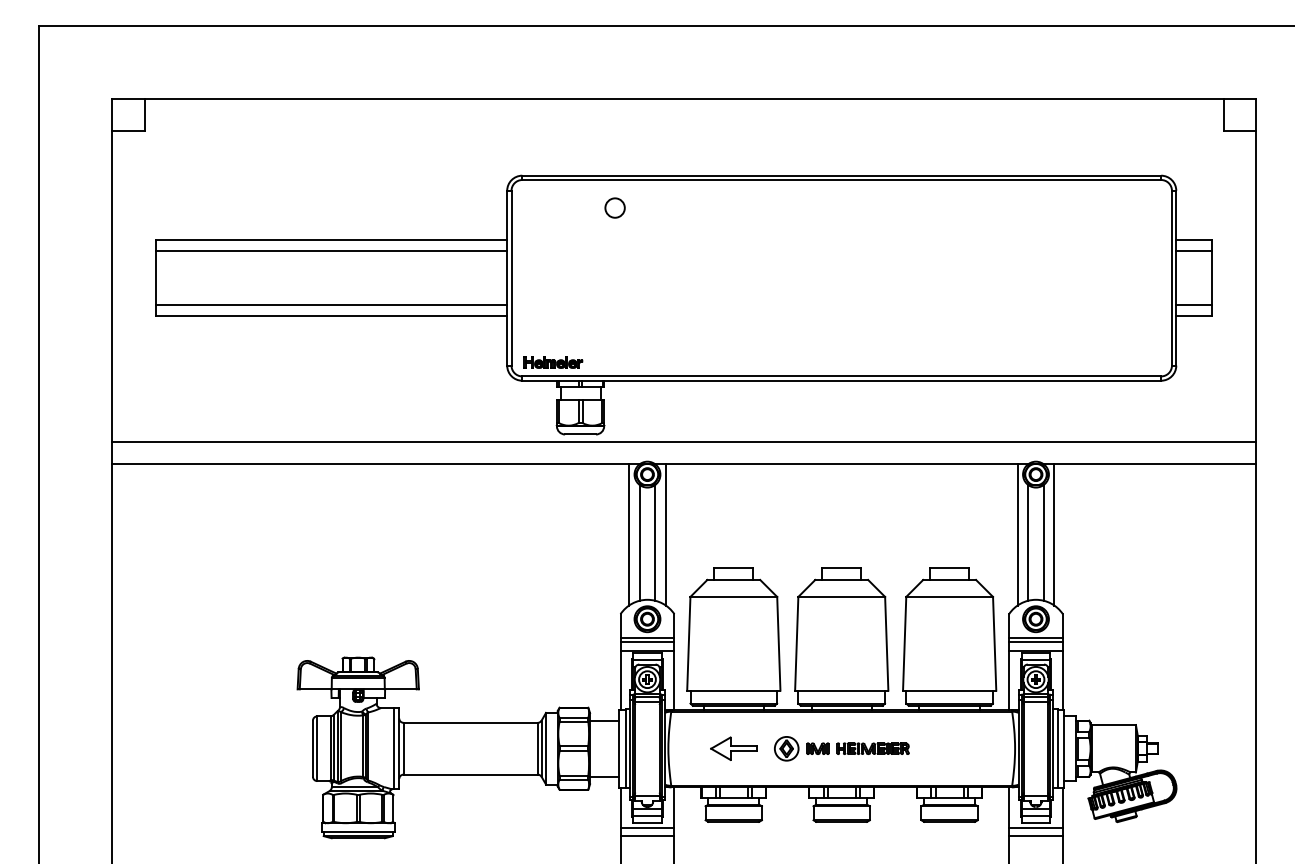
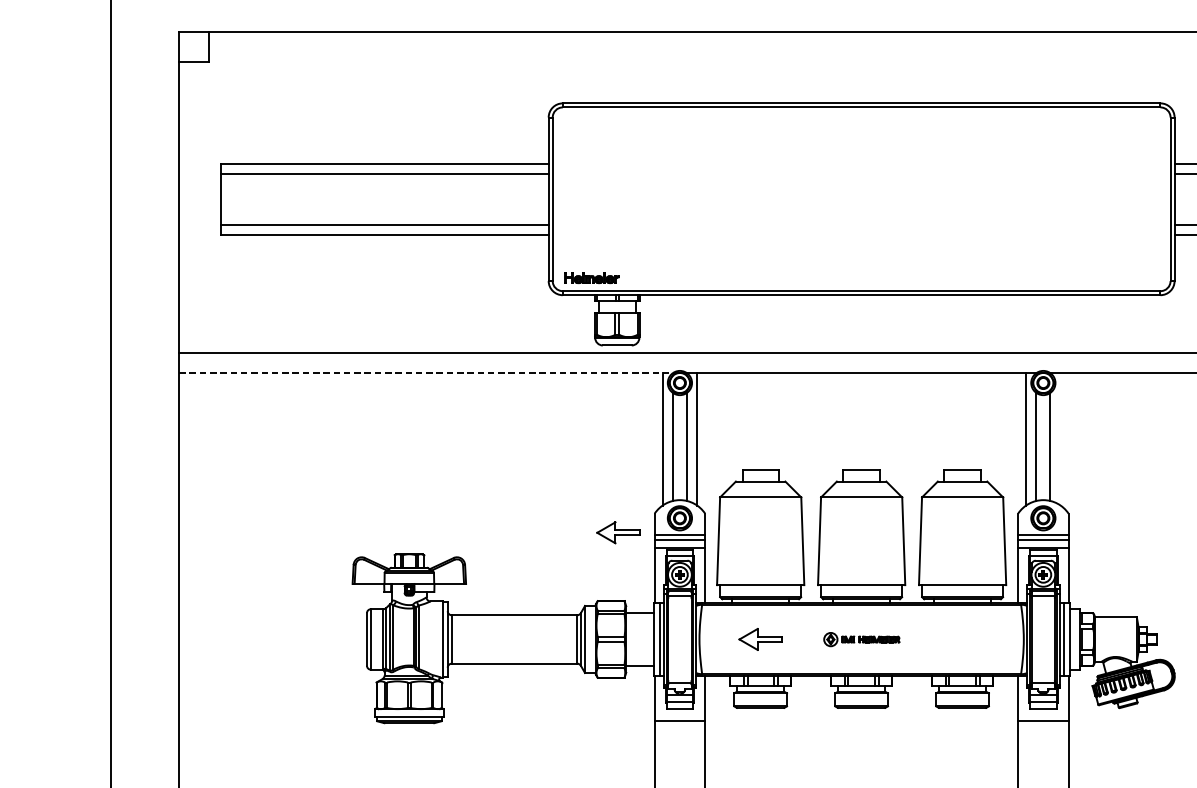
circle: (614, 207) -> (649, 133), removed
line: (376, 463) -> (426, 372), solid -> dashed
line: (1054, 534) -> (1060, 439), removed
part: (581, 634) -> (618, 532), added
part: (841, 748) -> (861, 639), size x0.6
line: (647, 827) -> (679, 713), removed
line: (1035, 827) -> (1042, 713), removed

